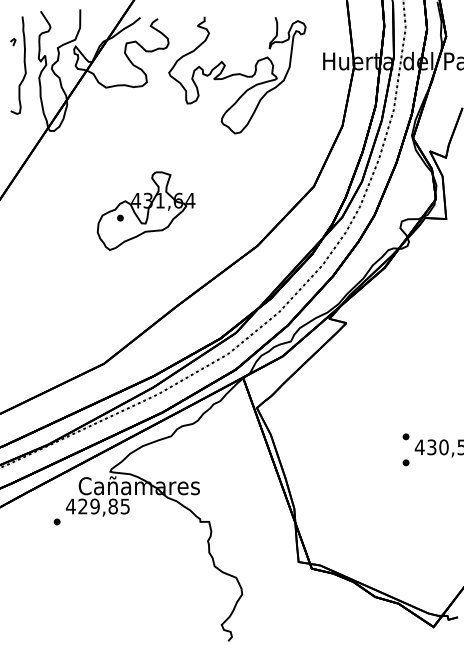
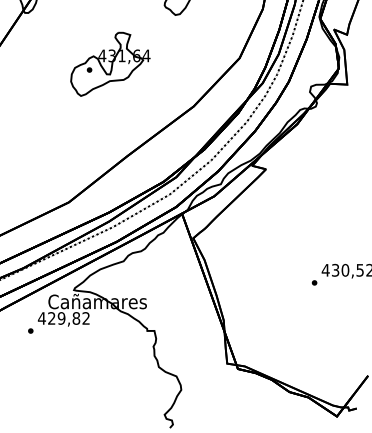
part: (145, 210) -> (109, 63), moved
part: (405, 436) -> (314, 261), removed
text: (124, 506) -> (85, 318), 429,85 -> 429,82

